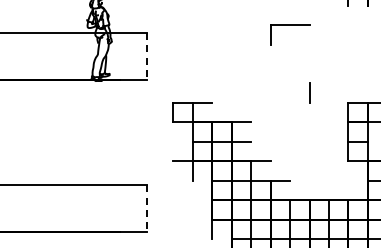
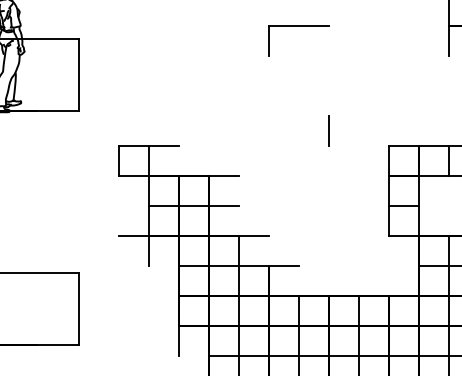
line: (147, 57) -> (79, 76), dashed -> solid
line: (147, 209) -> (79, 310), dashed -> solid

